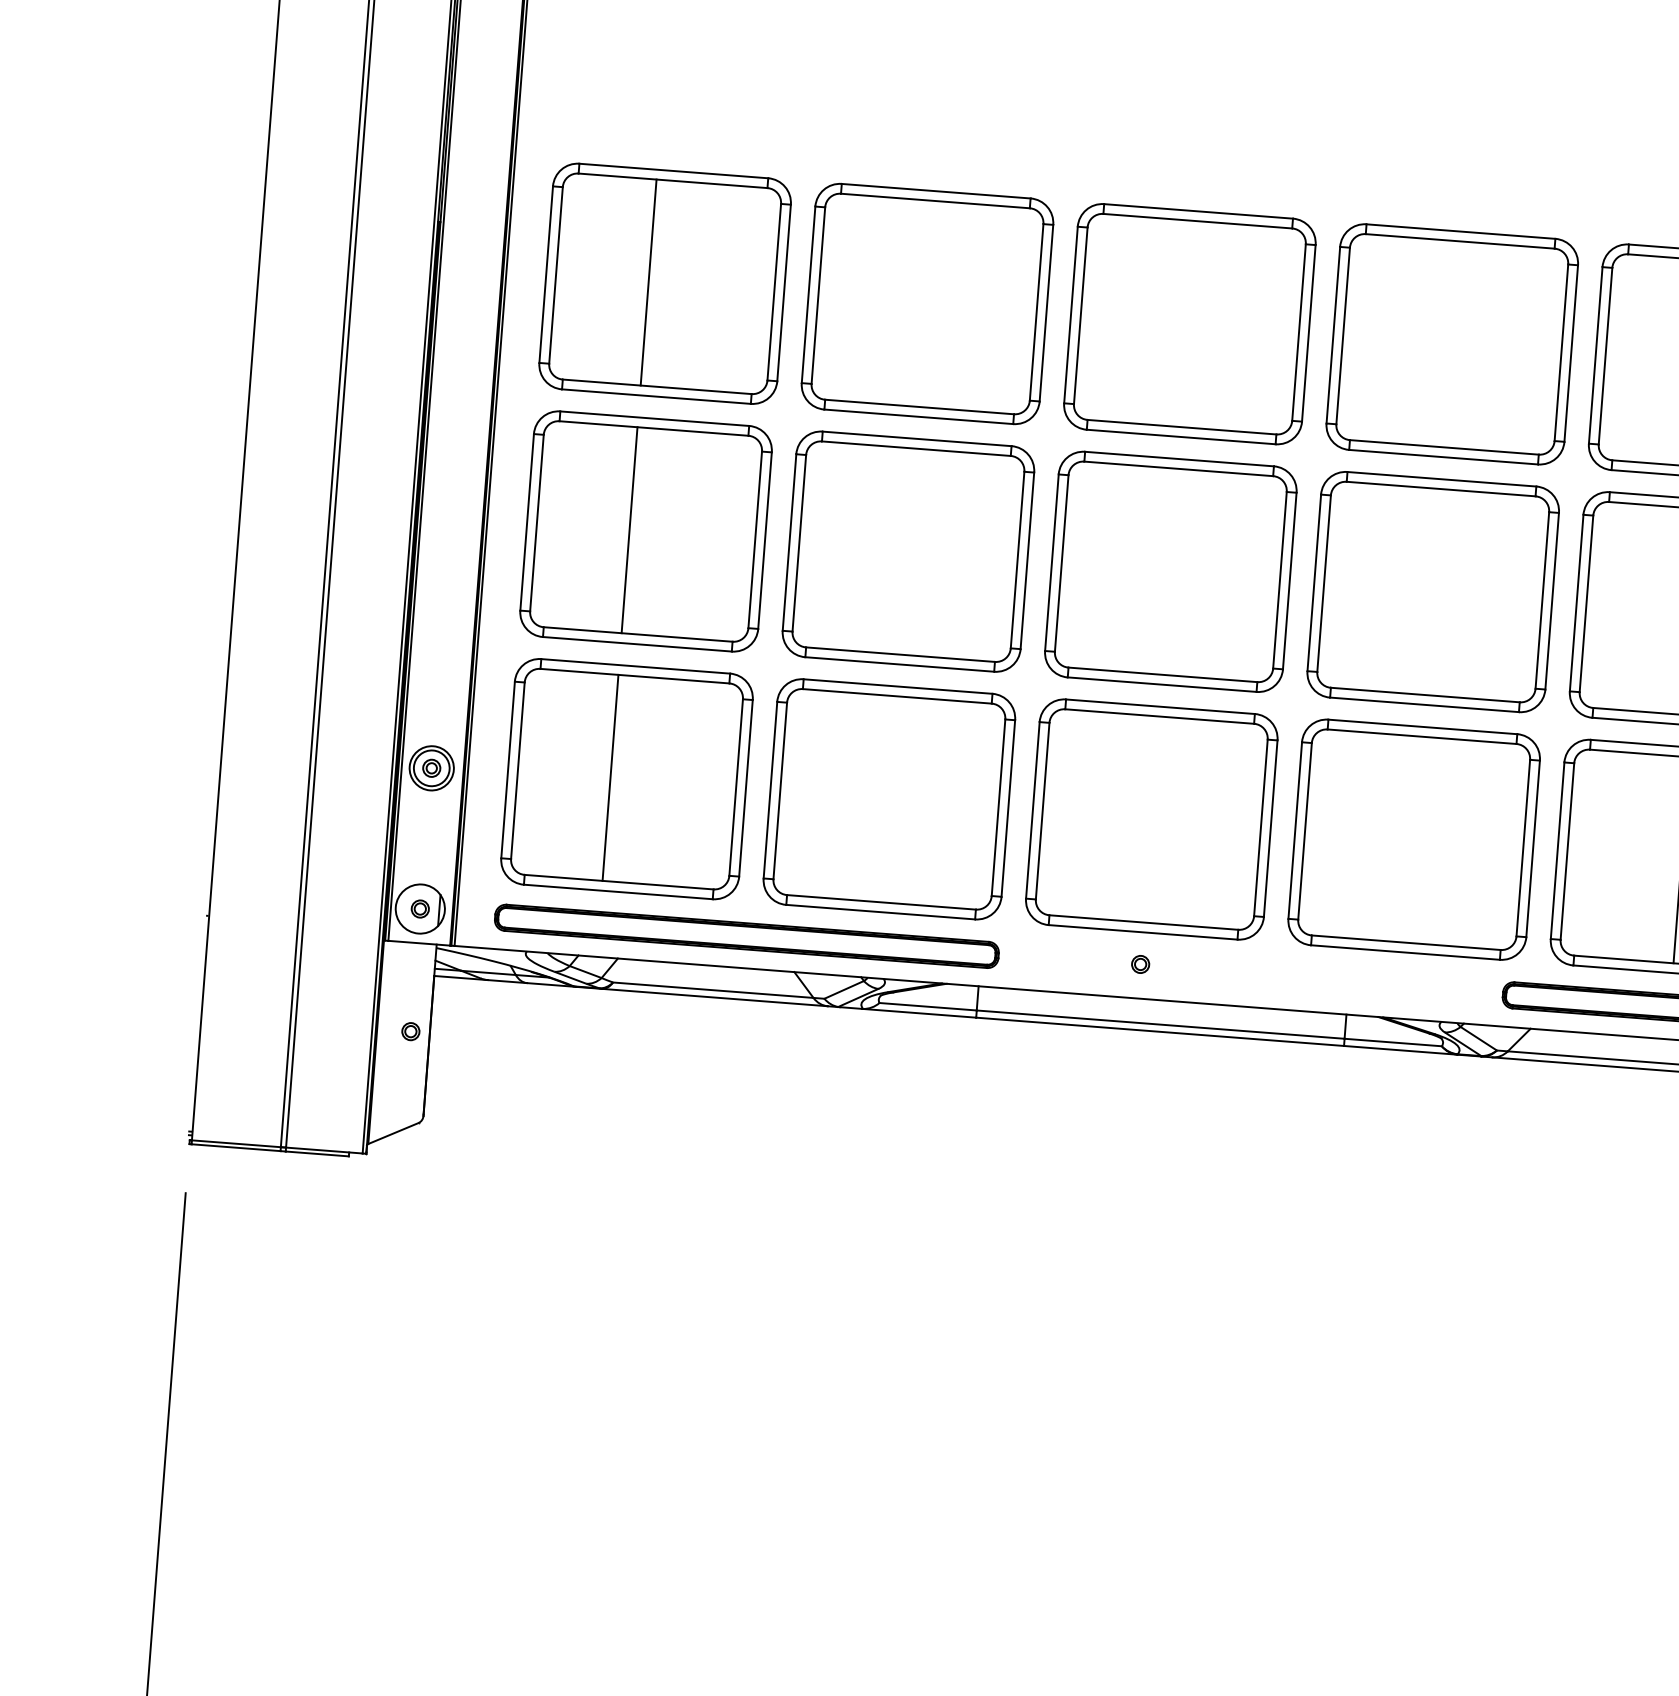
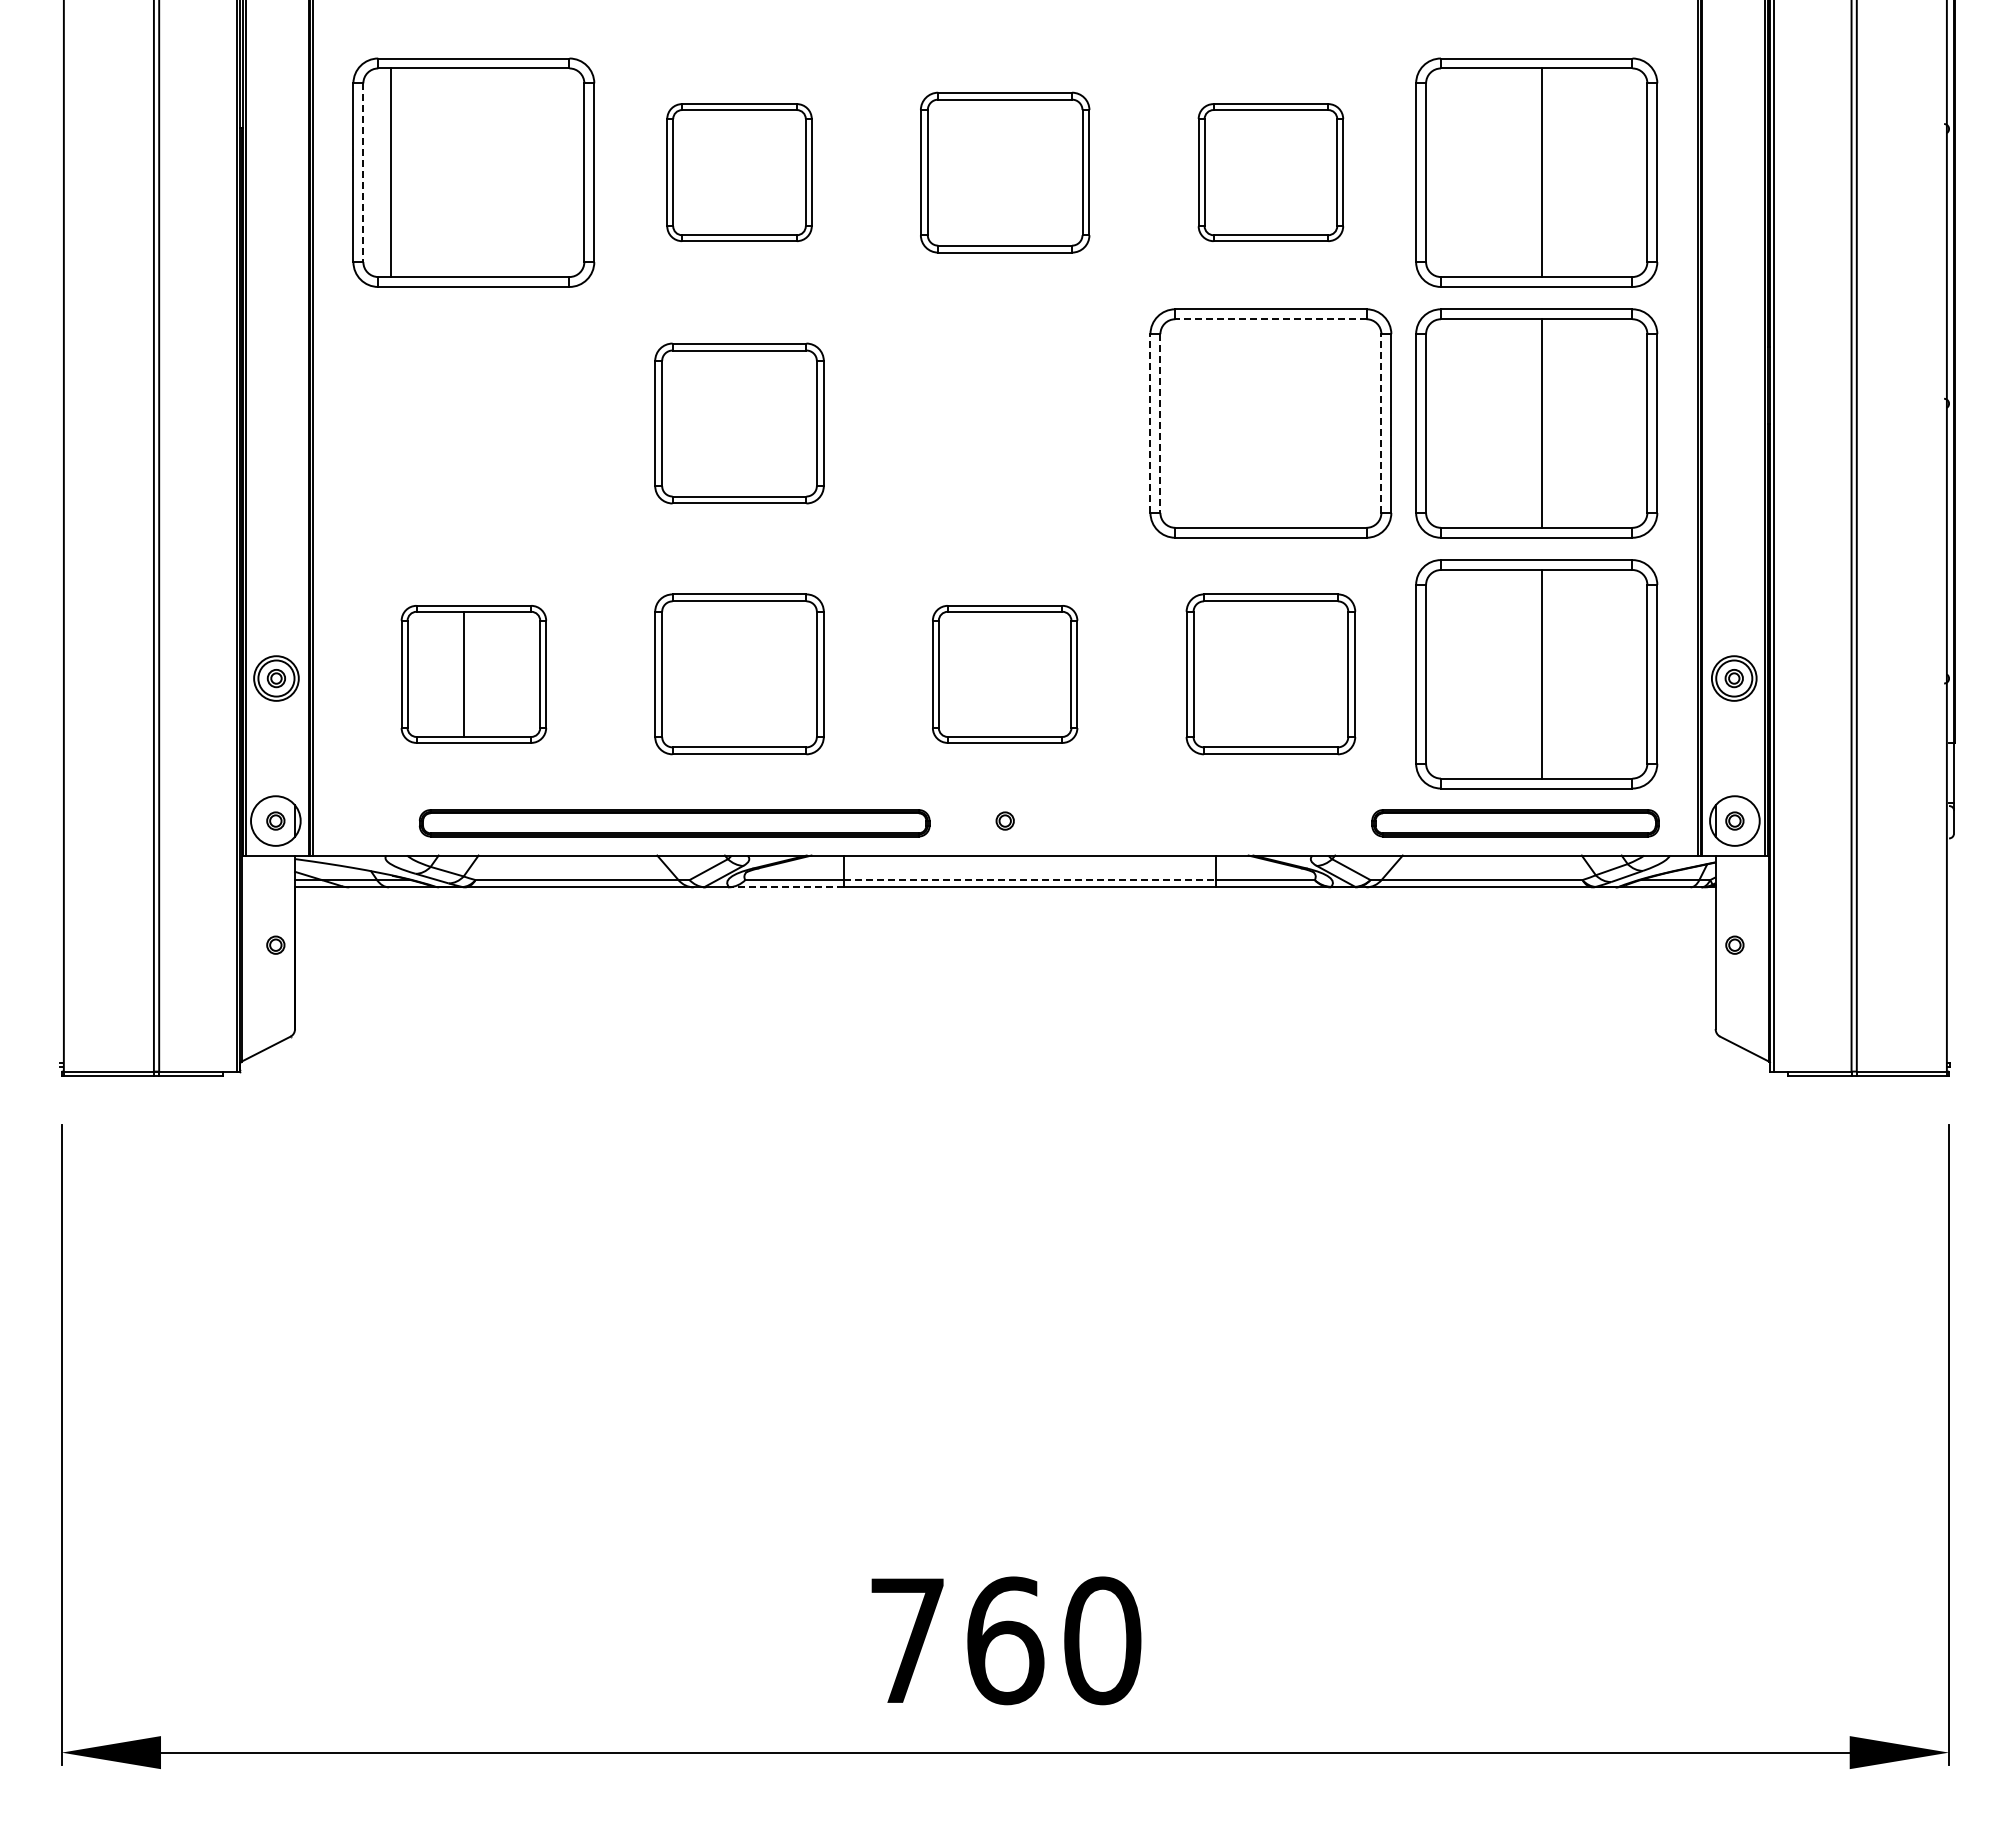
line: (556, 276) -> (363, 173), solid -> dashed
line: (649, 282) -> (391, 172), moved
part: (927, 303) -> (739, 172), size x0.6
part: (1189, 323) -> (1004, 172), size x0.7
part: (1451, 344) -> (1270, 172), size x0.6
line: (1440, 489) -> (1270, 319), solid -> dashed
part: (645, 531) -> (473, 423), removed
part: (908, 551) -> (739, 423), size x0.7
part: (1170, 571) -> (1004, 423), removed
line: (1314, 582) -> (1150, 423), solid -> dashed
line: (1324, 584) -> (1160, 424), solid -> dashed
line: (1542, 600) -> (1381, 423), solid -> dashed
part: (626, 779) -> (473, 674), size x0.6
part: (889, 799) -> (739, 674), size x0.7
part: (1151, 819) -> (1004, 674), size x0.6
part: (1413, 839) -> (1270, 674), size x0.7
part: (746, 936) -> (674, 823), moved
line: (918, 1013) -> (785, 887), solid -> dashed
line: (1161, 1025) -> (1030, 880), solid -> dashed

